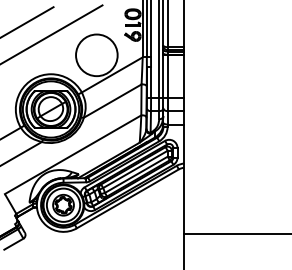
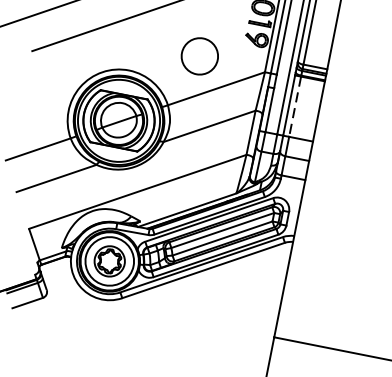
circle: (96, 55) -> (199, 56), size x0.6
line: (167, 77) -> (294, 108), solid -> dashed

